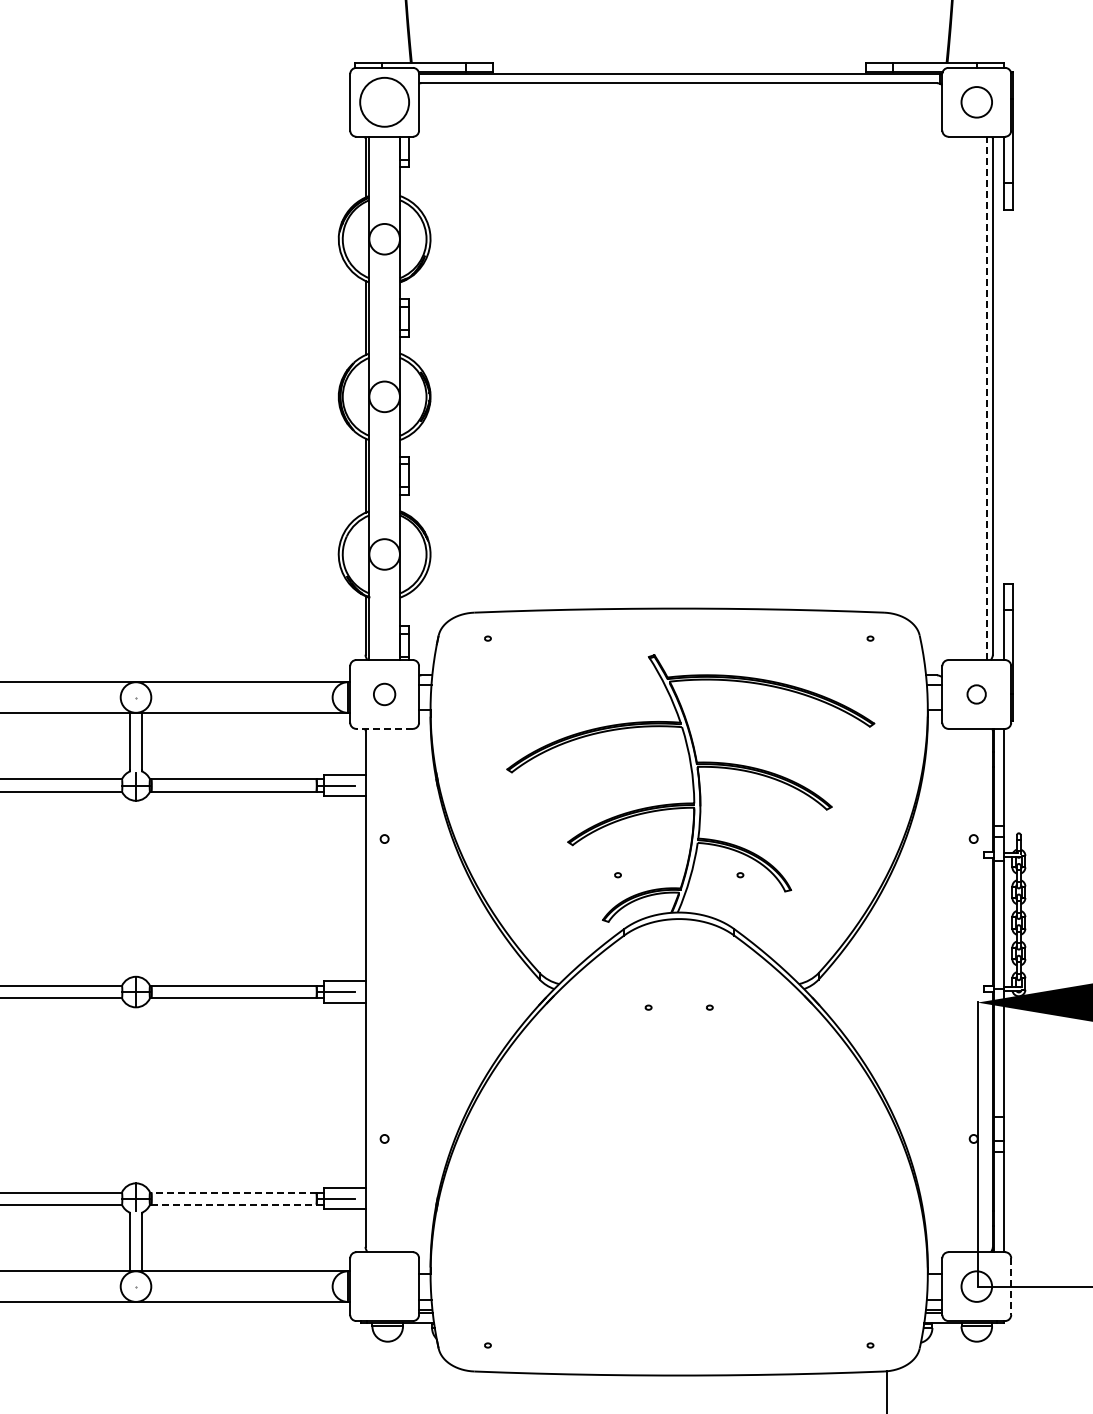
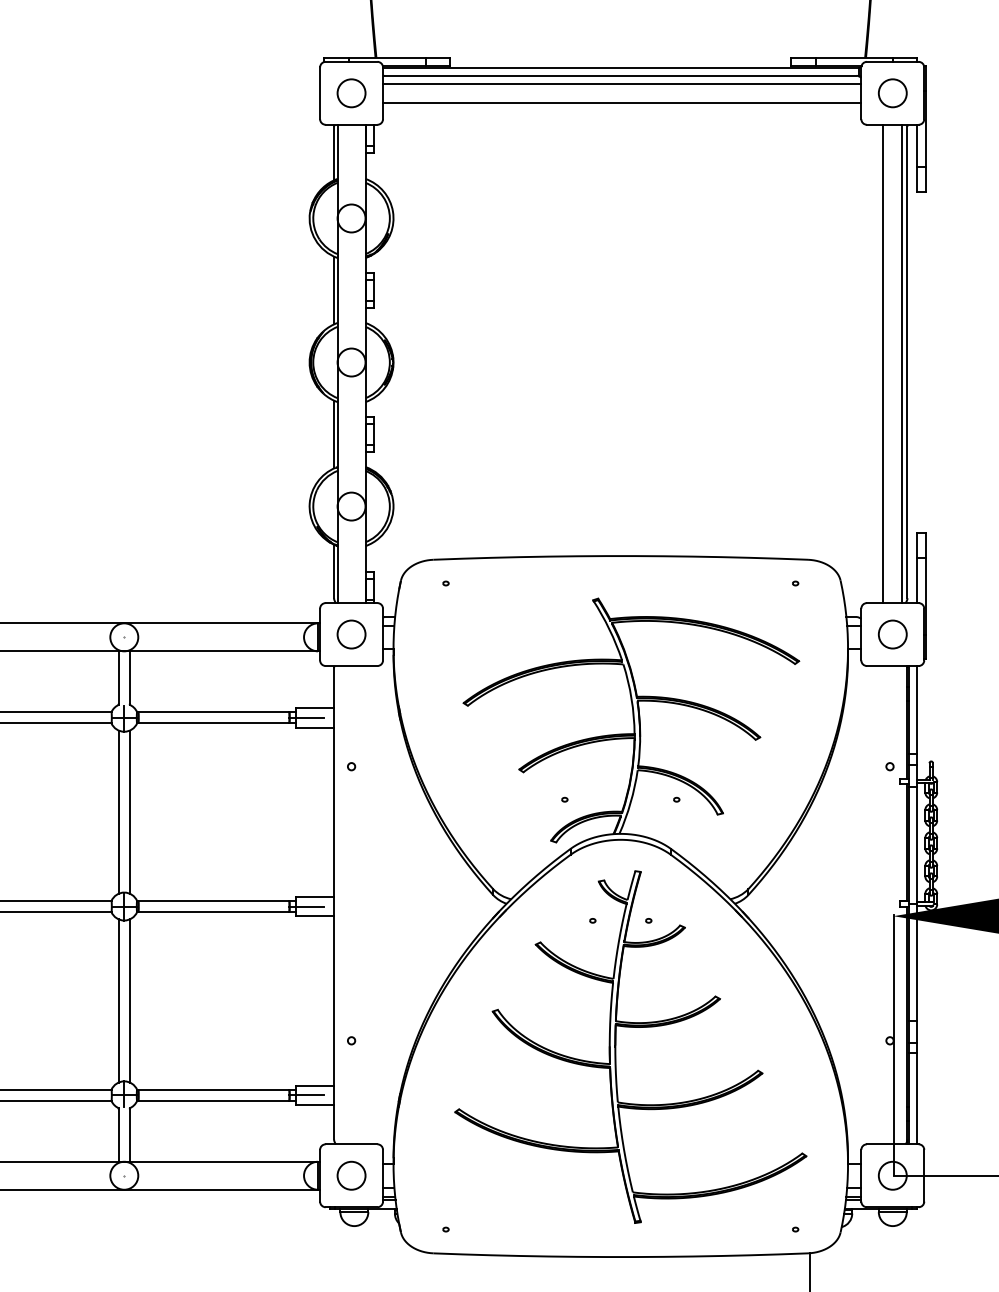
line: (680, 92) -> (621, 84), added
circle: (384, 102) -> (351, 93), size x0.62
line: (680, 112) -> (621, 102), added
line: (966, 398) -> (883, 364), added
line: (987, 398) -> (902, 364), dashed -> solid
circle: (384, 694) -> (351, 634), size x1.43
circle: (976, 694) -> (892, 634), size x1.67
line: (384, 728) -> (351, 665), dashed -> solid
line: (129, 888) -> (118, 811), added
line: (142, 888) -> (130, 811), added
line: (129, 1095) -> (118, 1001), added
line: (142, 1095) -> (130, 1001), added
part: (674, 1145) -> (616, 1046), added
line: (233, 1192) -> (213, 1089), dashed -> solid
line: (233, 1204) -> (213, 1100), dashed -> solid
circle: (384, 1286) -> (351, 1175), added
line: (1011, 1287) -> (924, 1176), dashed -> solid

